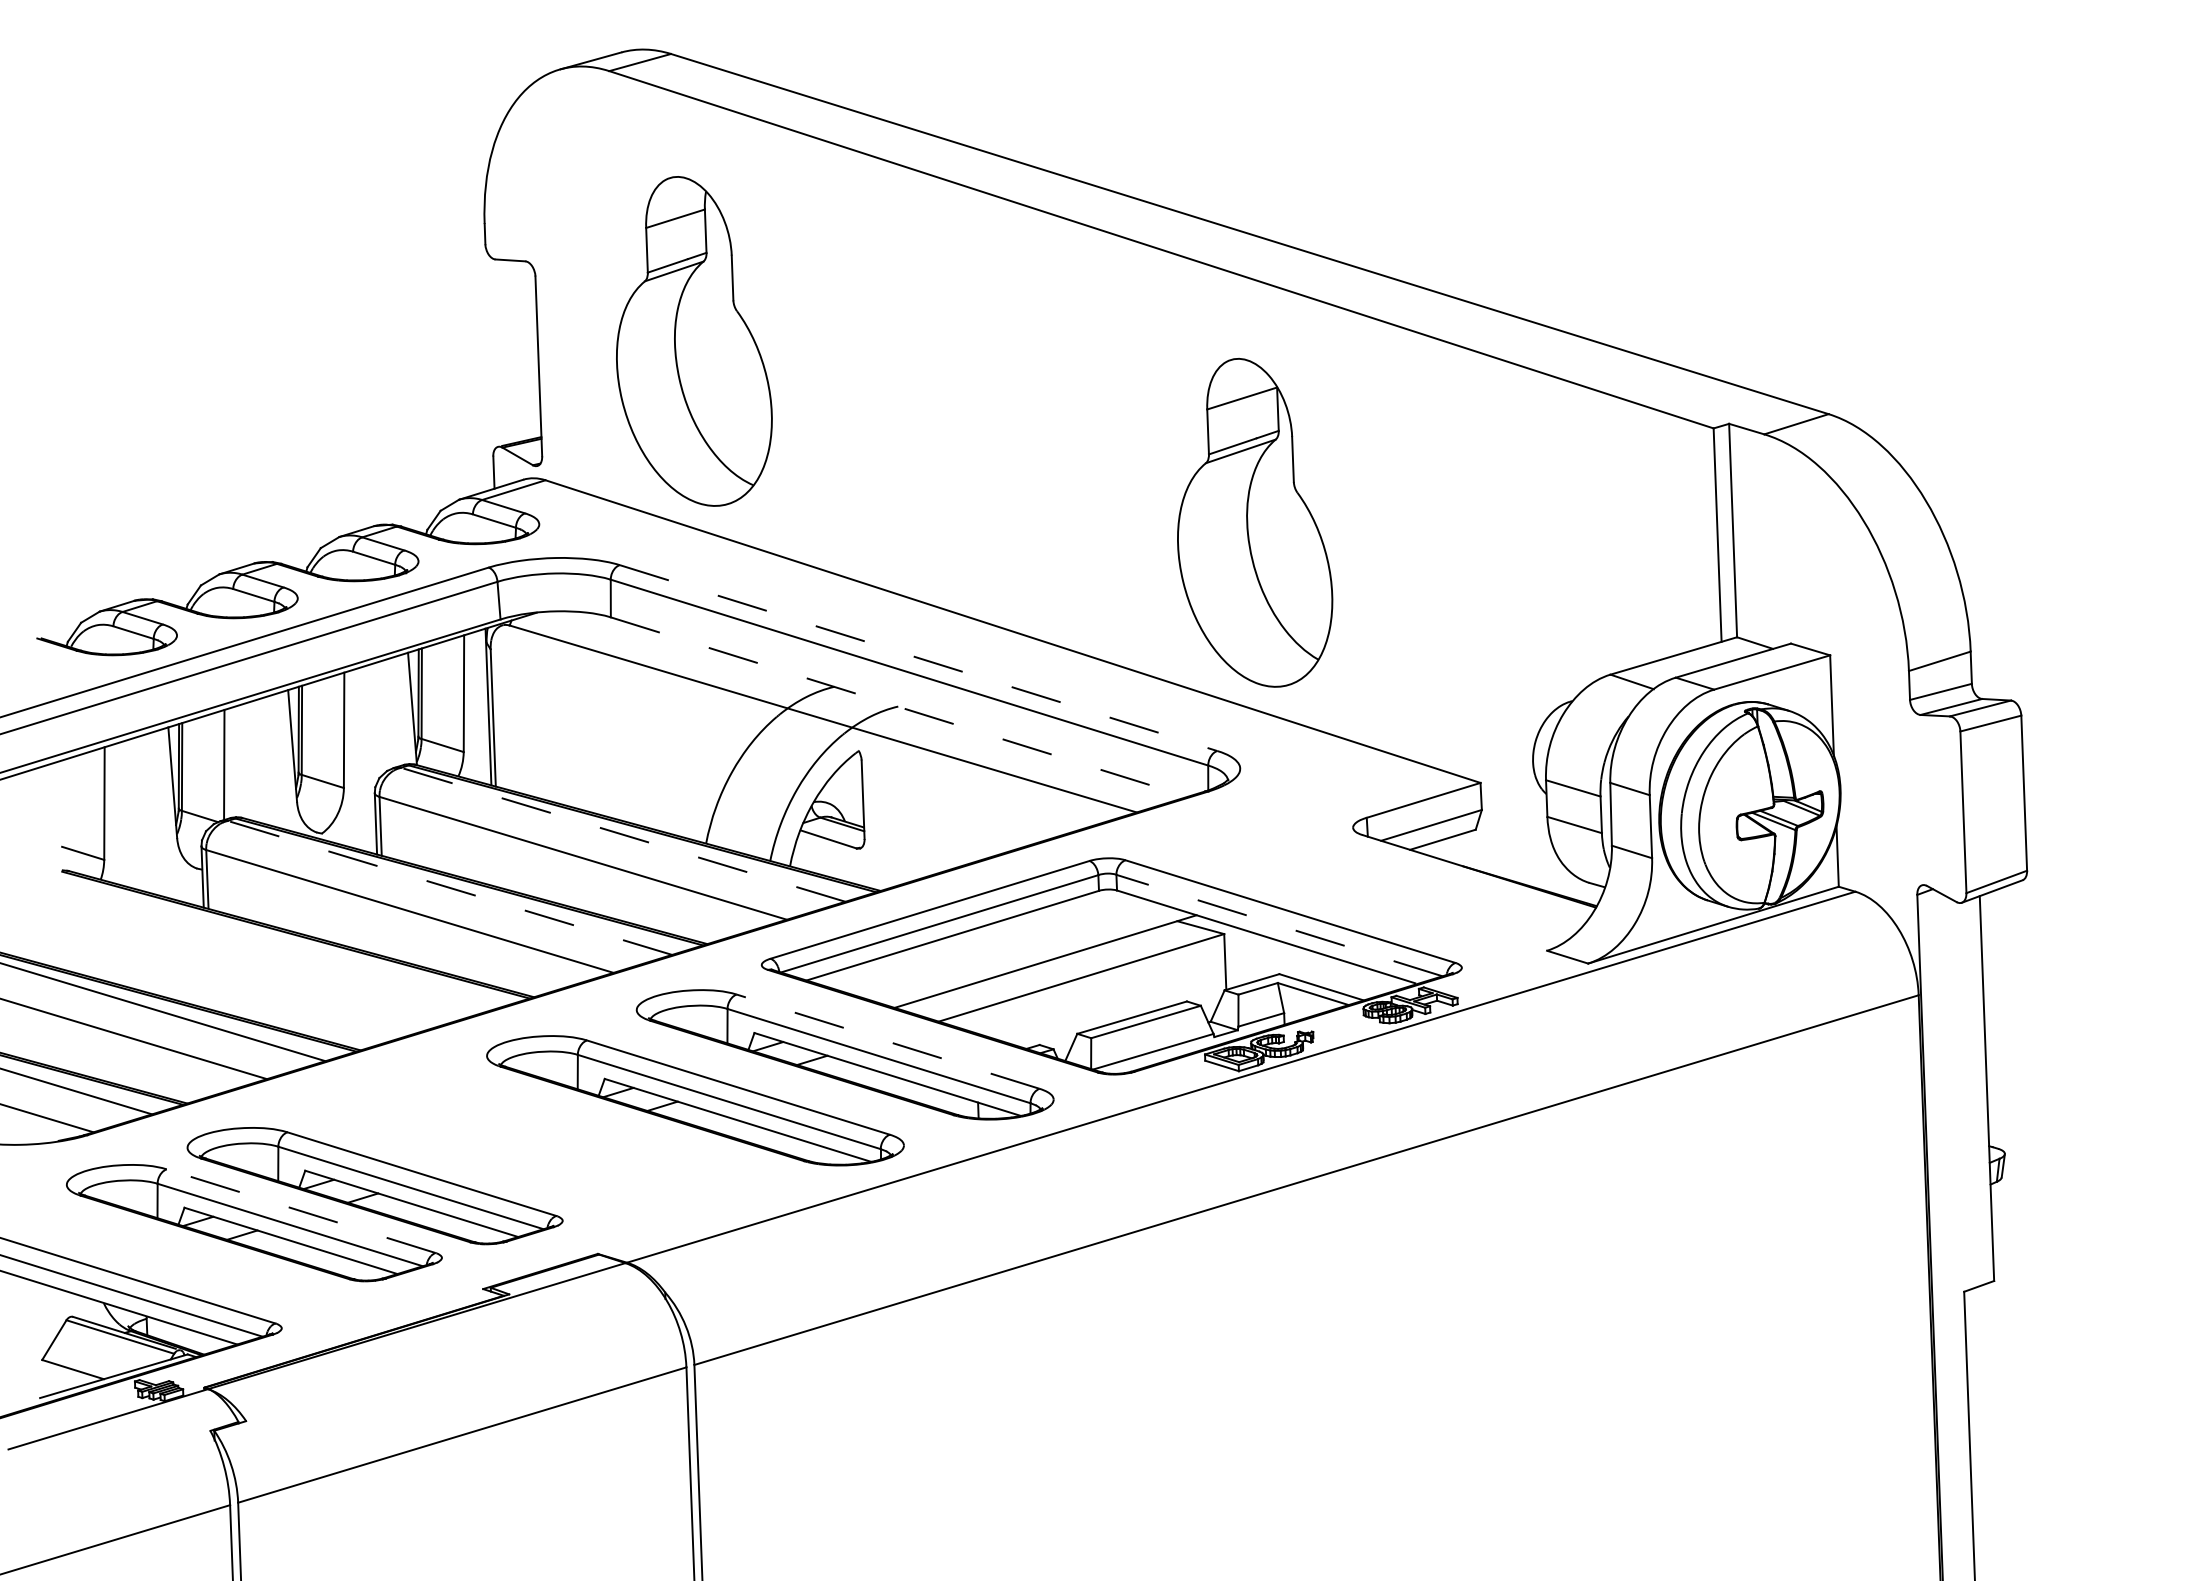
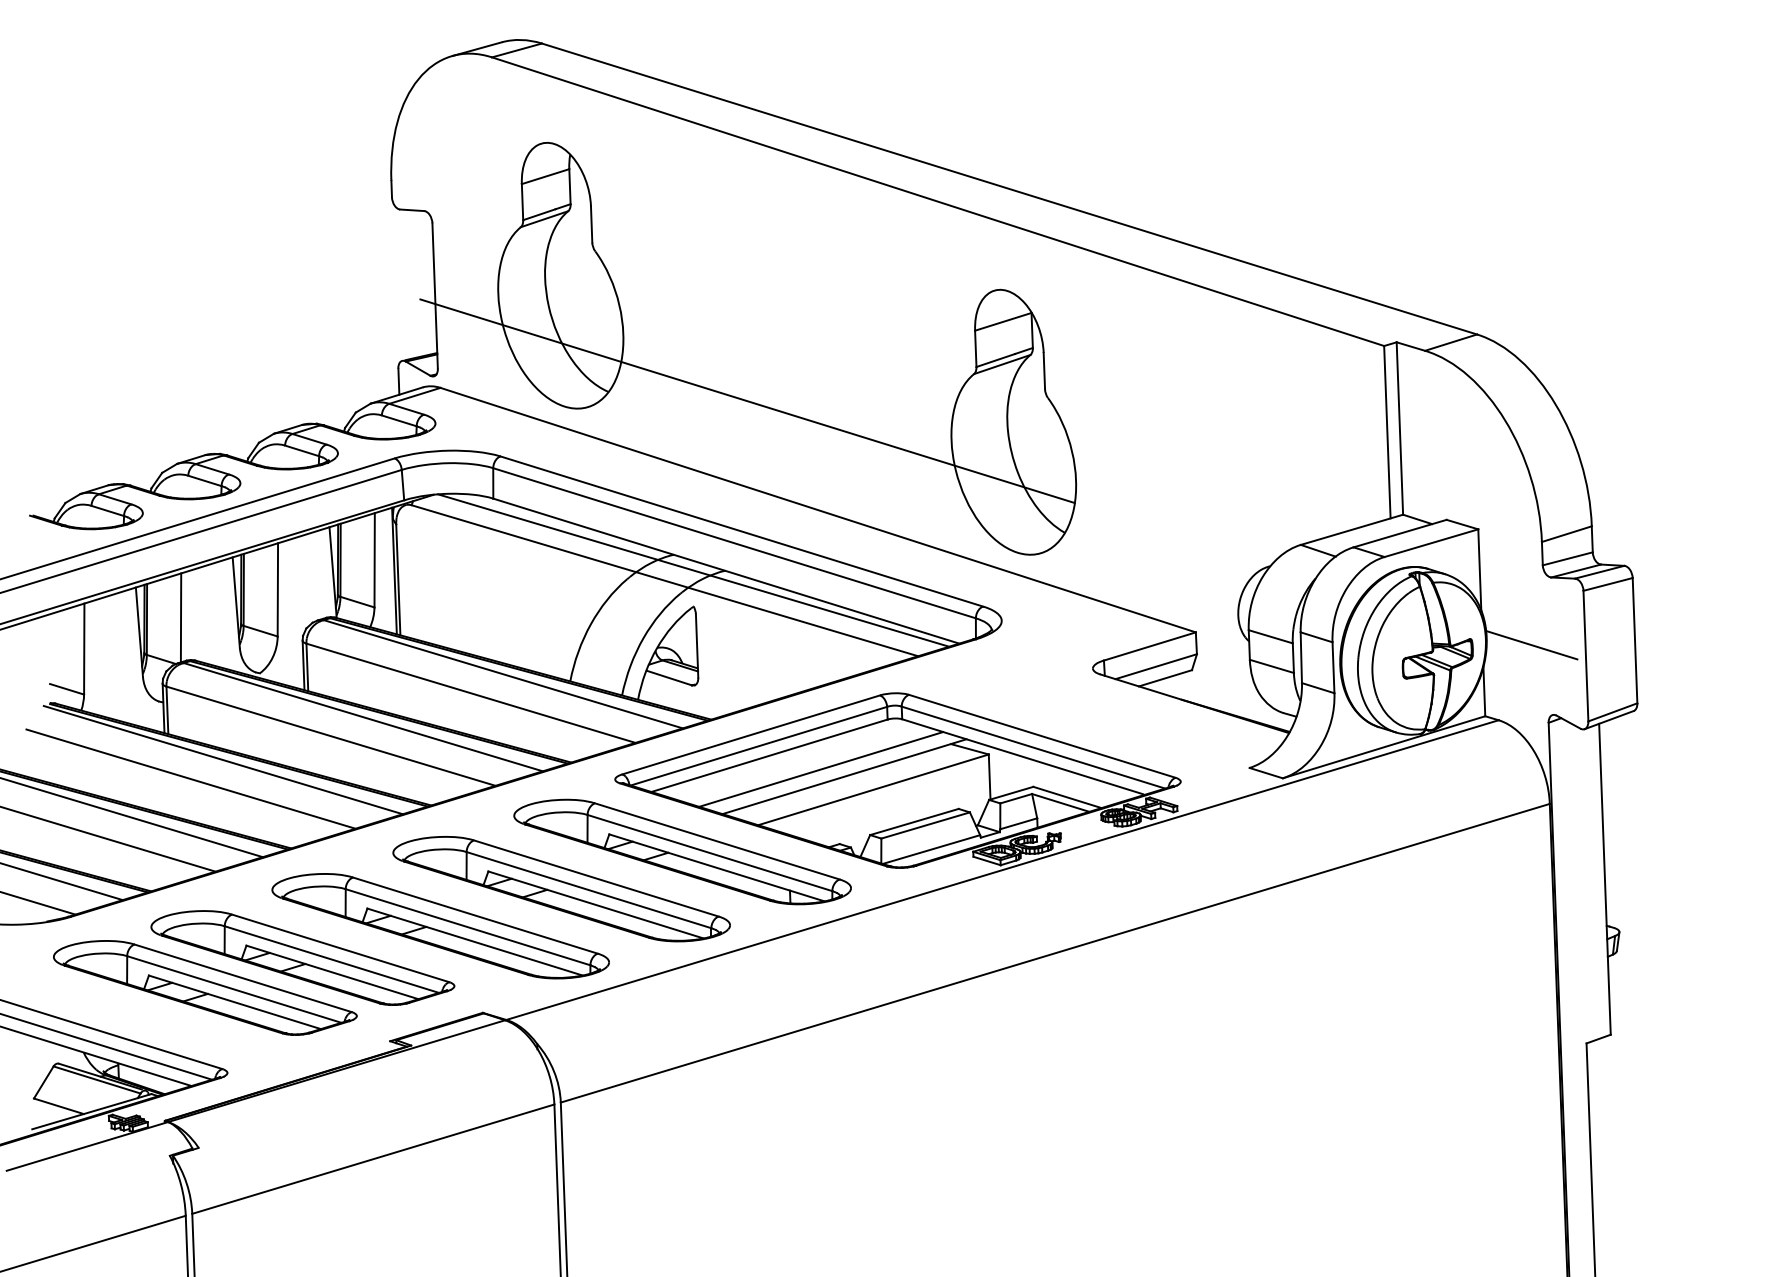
line: (925, 496) -> (747, 401), added
line: (918, 658) -> (741, 531), dashed -> solid
line: (858, 706) -> (693, 570), added
line: (899, 707) -> (726, 571), dashed -> solid
line: (1895, 798) -> (1531, 644), added
line: (622, 834) -> (502, 674), dashed -> solid
line: (449, 887) -> (362, 716), dashed -> solid
line: (1279, 925) -> (1033, 747), dashed -> solid
line: (276, 941) -> (223, 760), added
line: (1016, 952) -> (821, 769), added
line: (236, 964) -> (190, 779), added
line: (888, 1041) -> (717, 841), dashed -> solid
part: (545, 1146) -> (440, 926), added
line: (301, 1211) -> (243, 978), dashed -> solid

